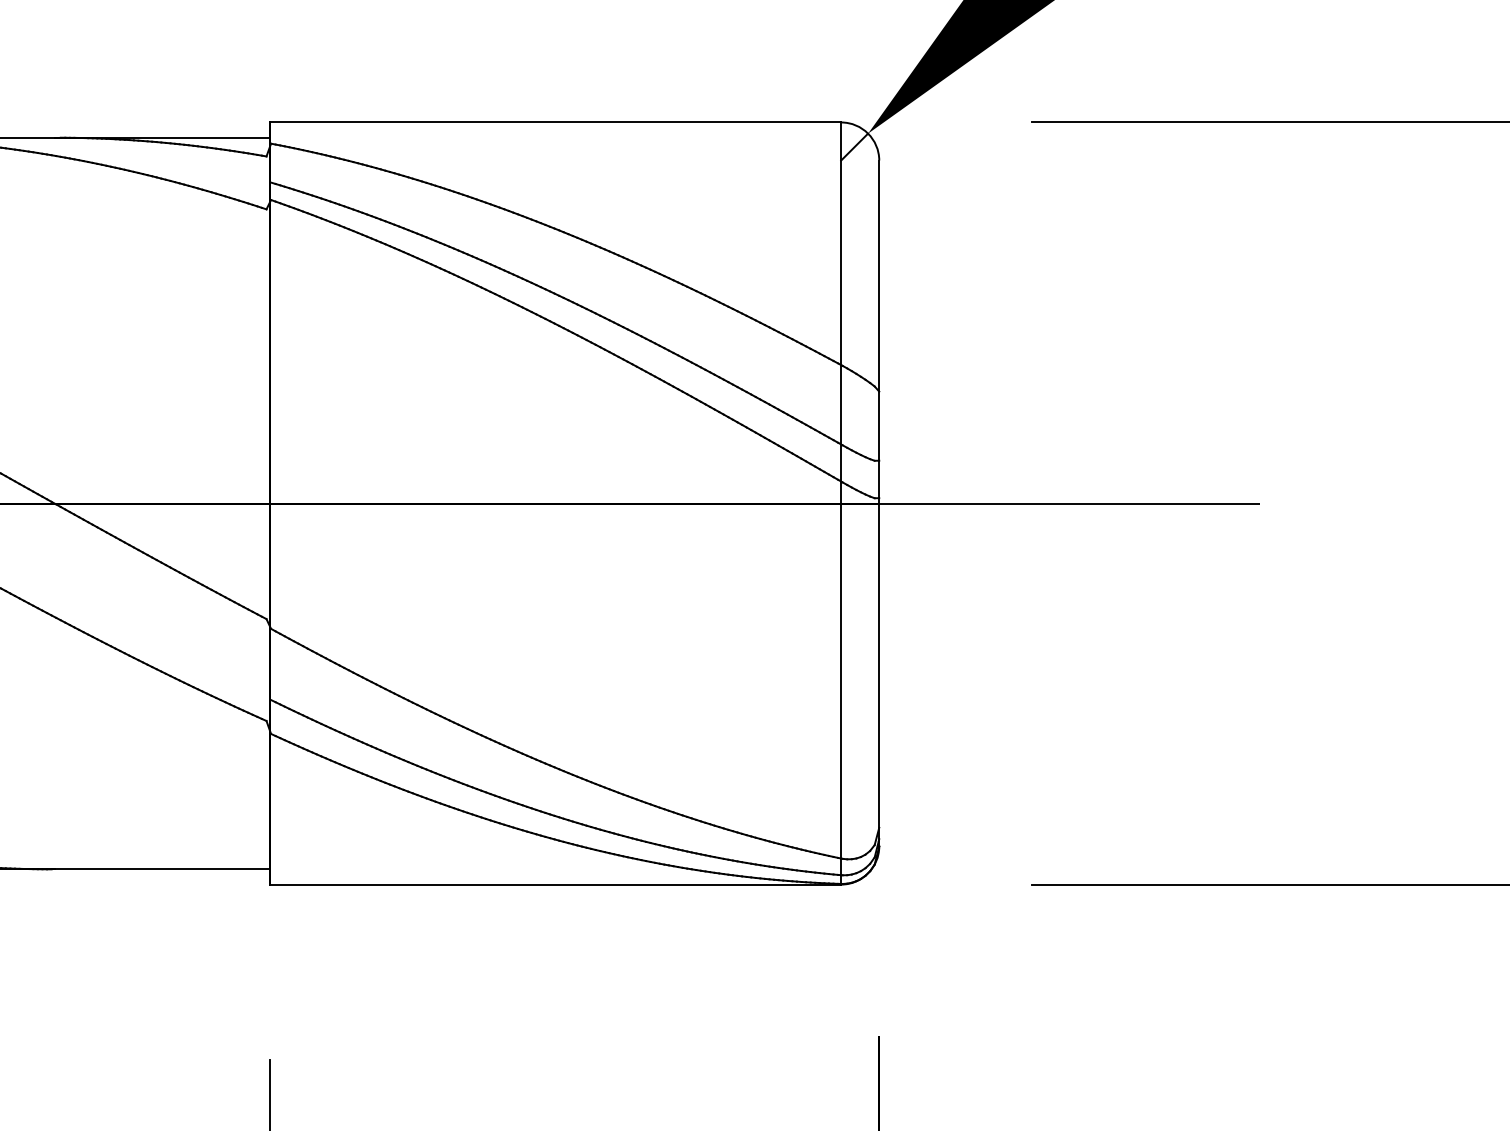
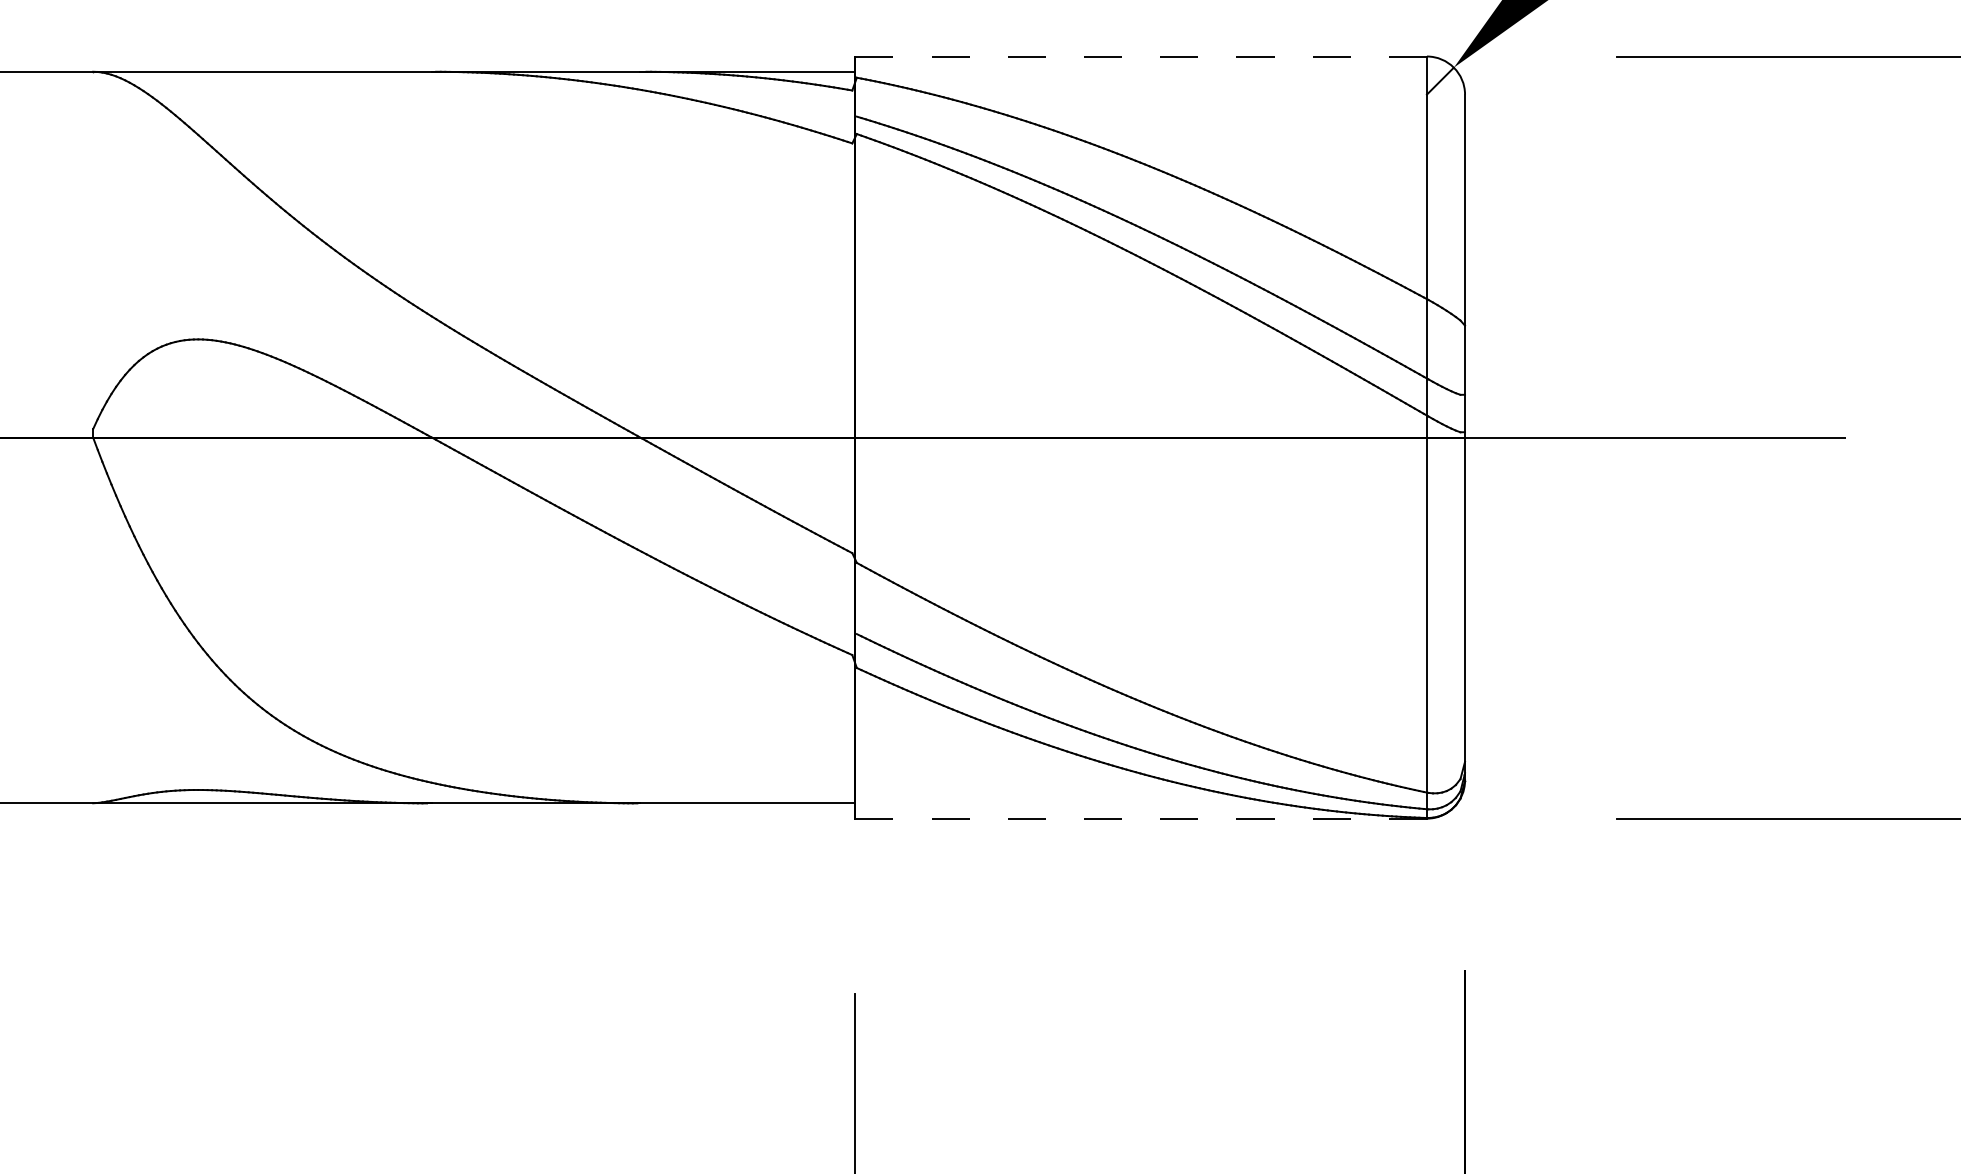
line: (555, 122) -> (1141, 56), solid -> dashed
line: (555, 884) -> (1141, 818), solid -> dashed

